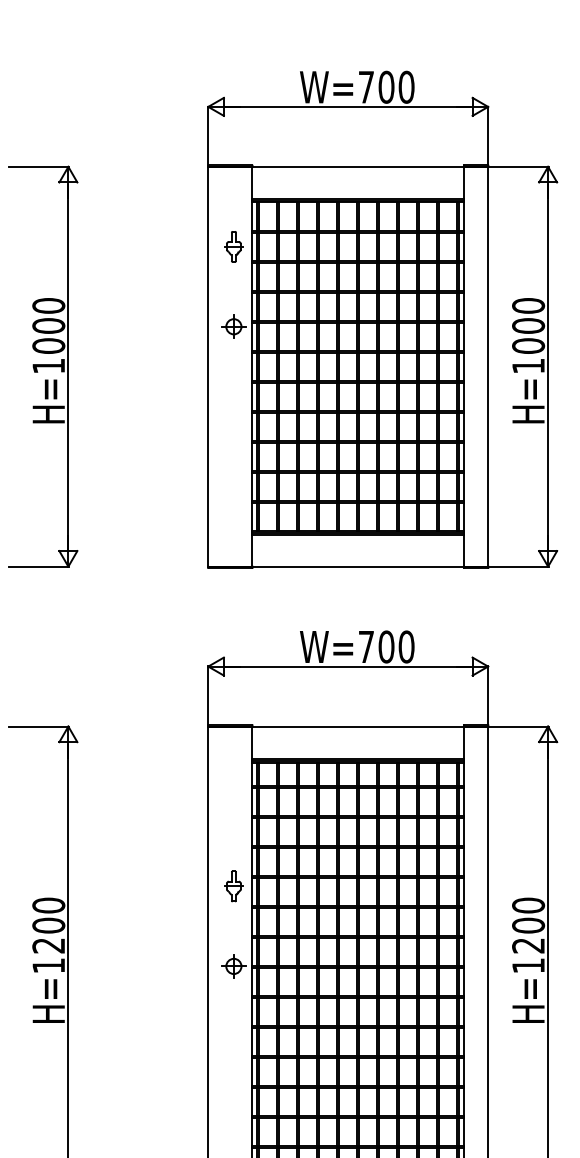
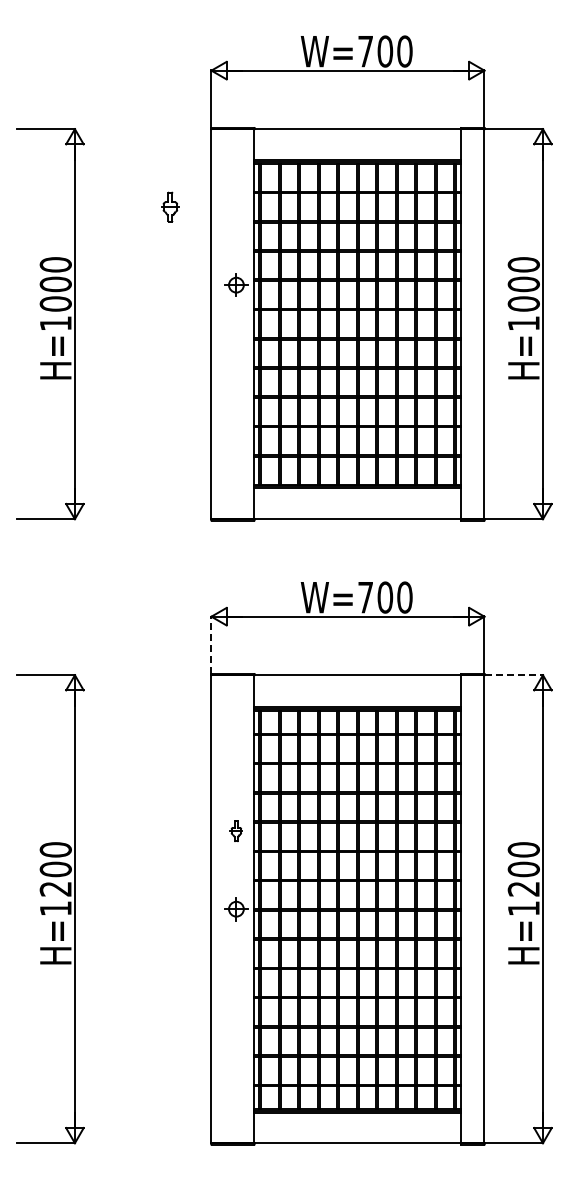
part: (233, 246) -> (170, 206), moved
line: (208, 695) -> (211, 644), solid -> dashed
line: (518, 726) -> (514, 675), solid -> dashed
part: (233, 885) -> (236, 830), size x0.7

